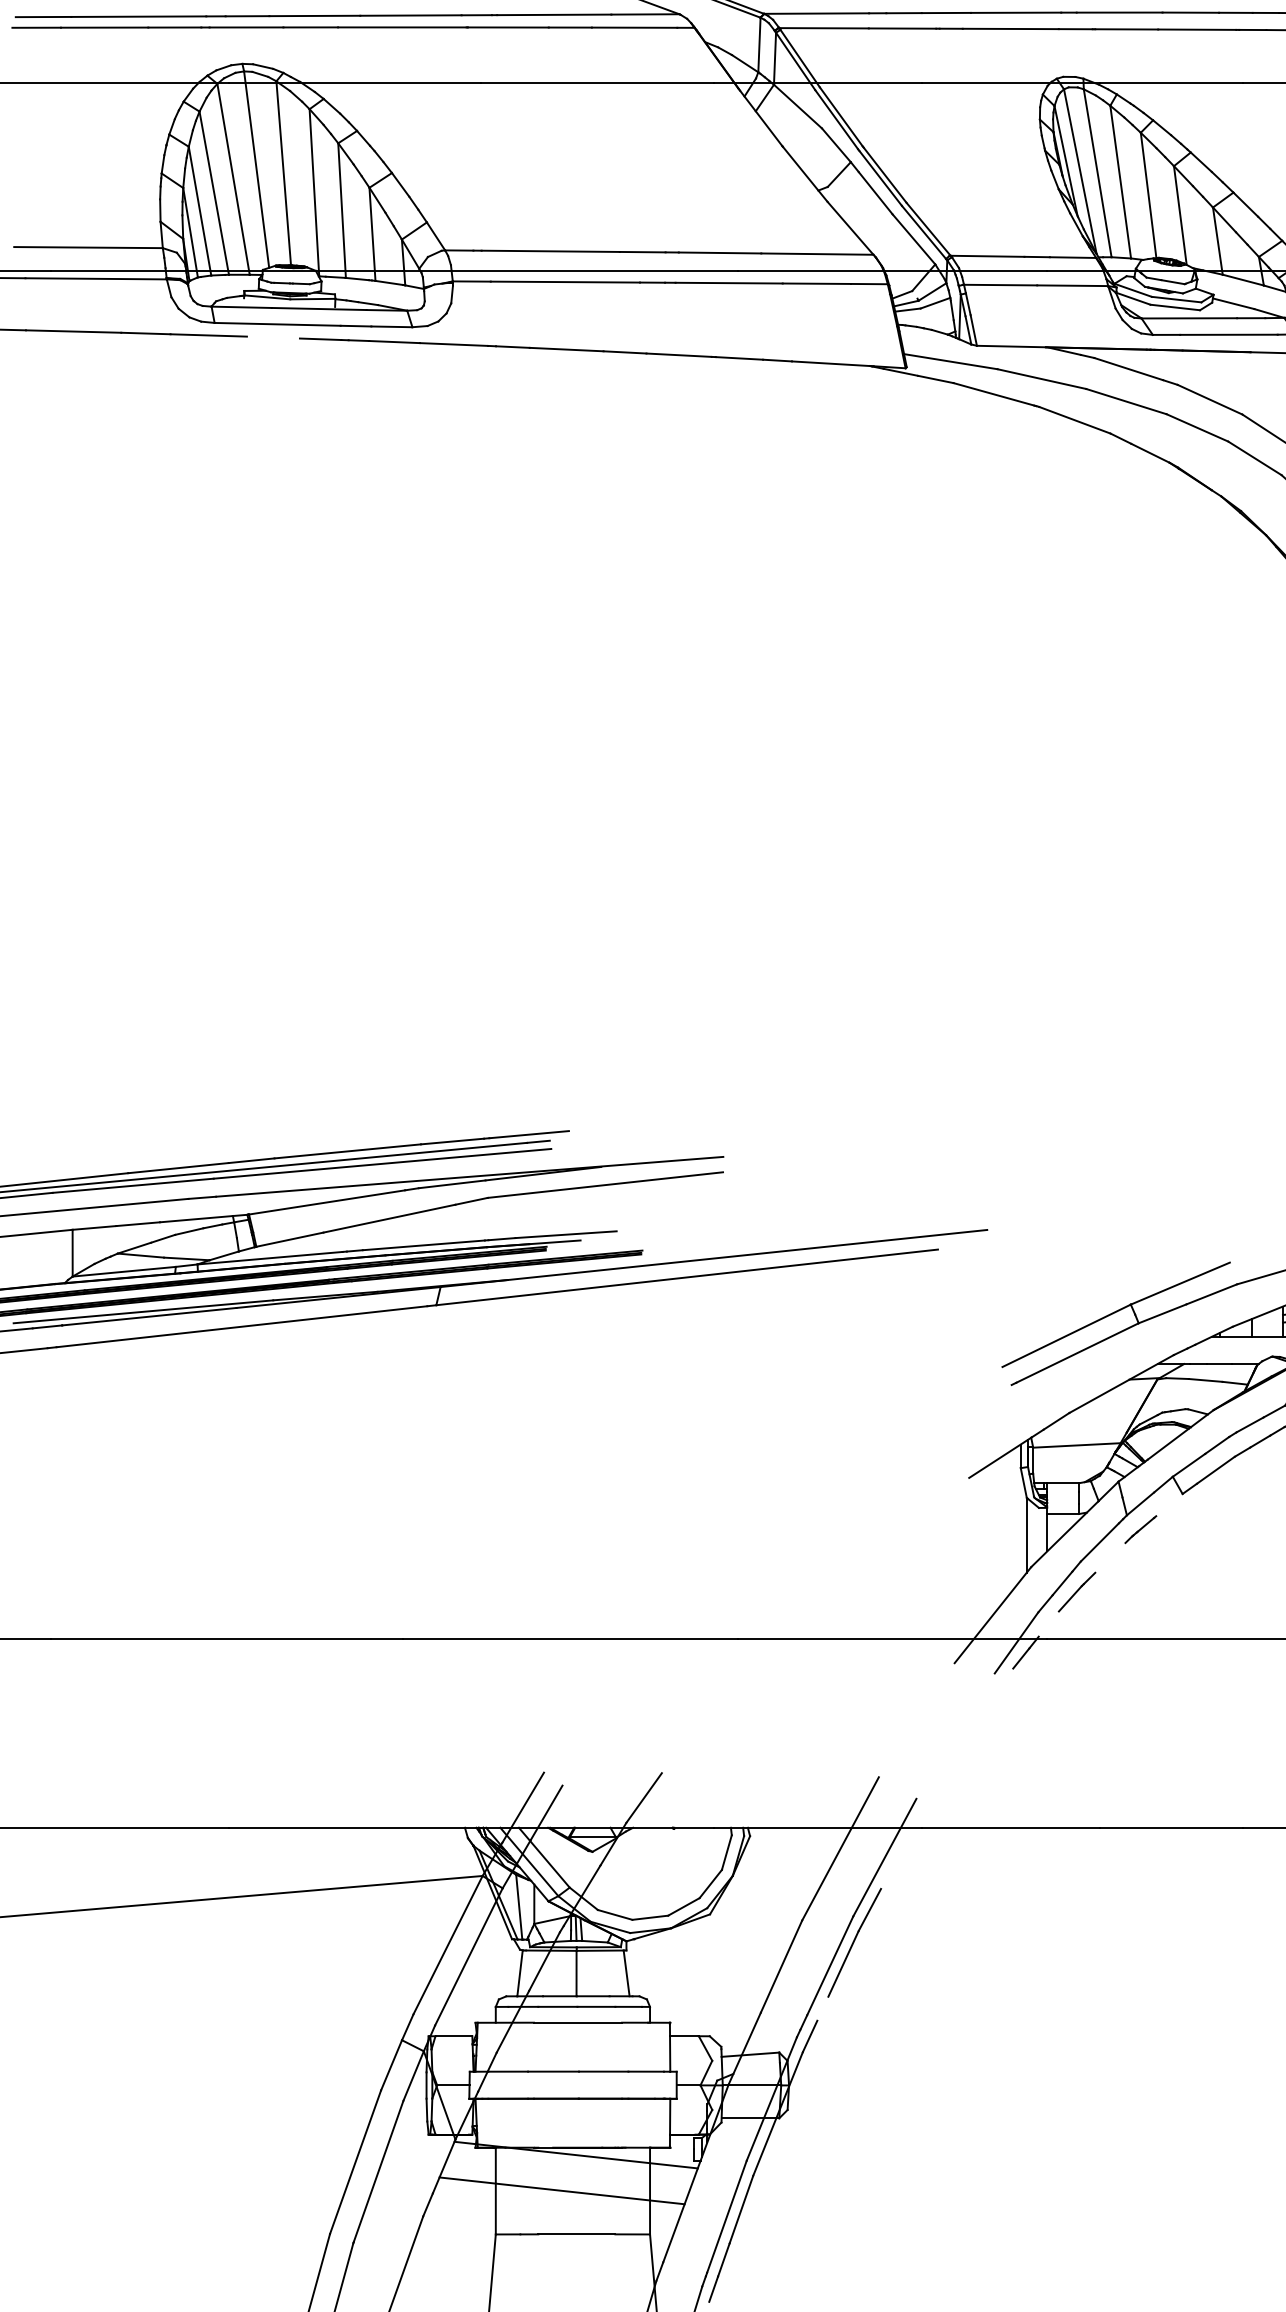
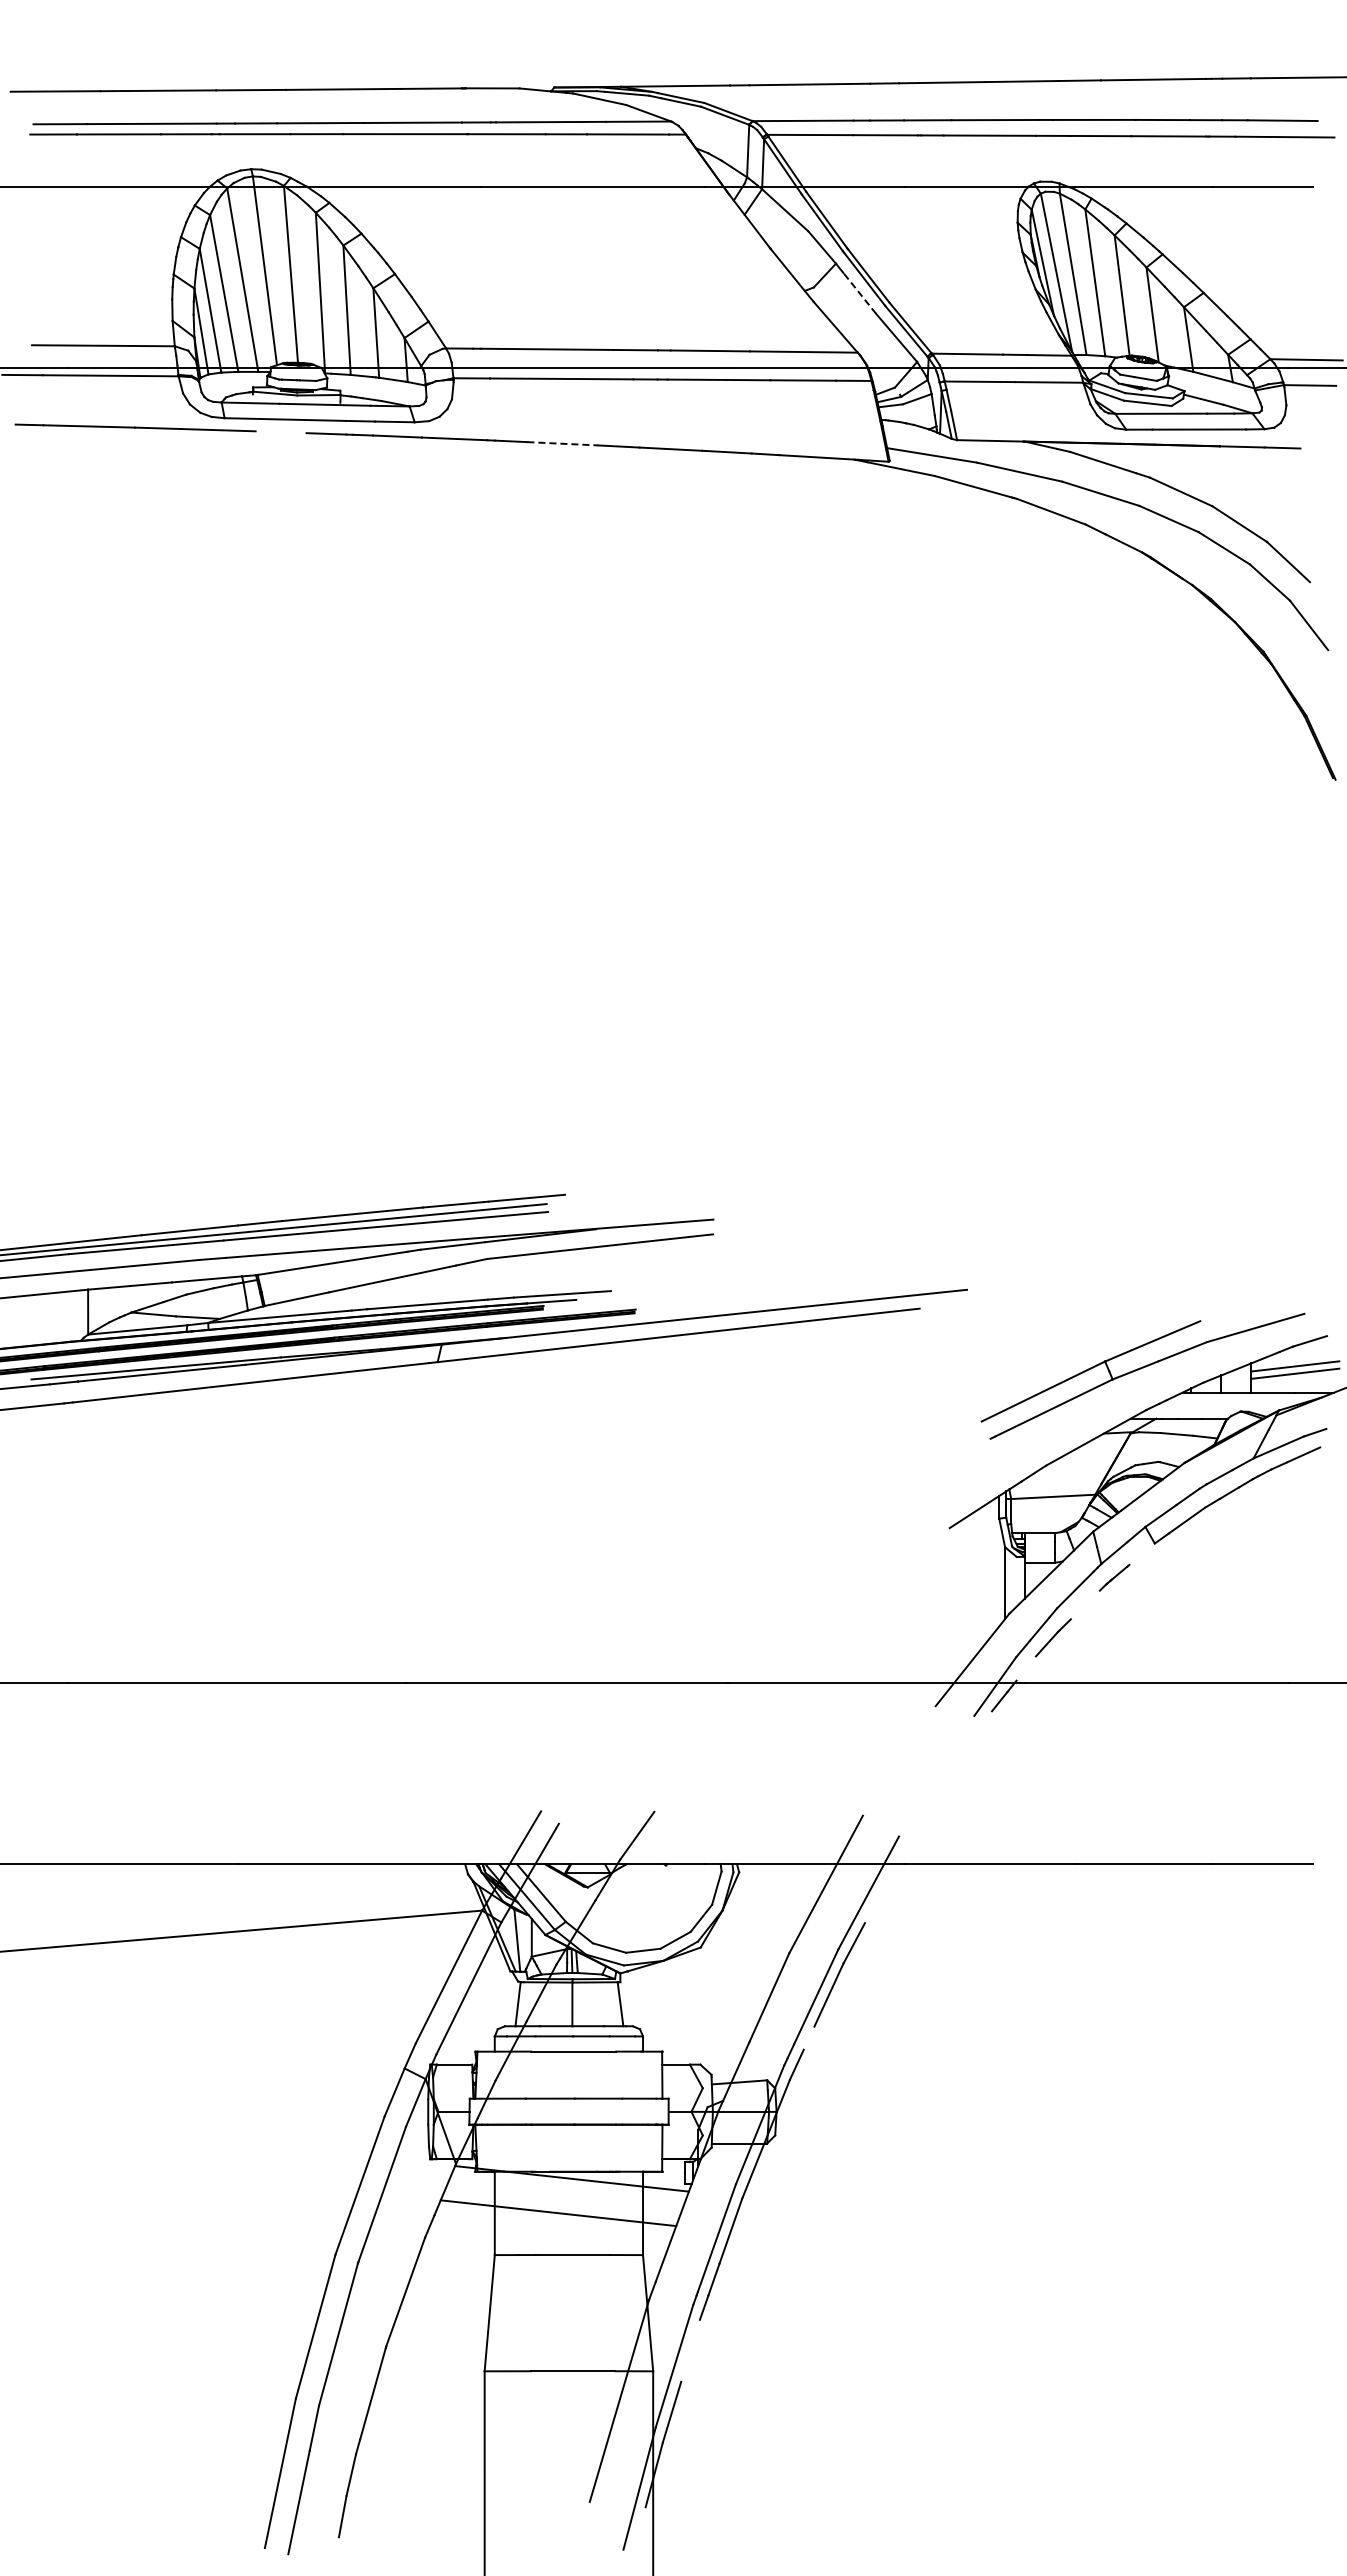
line: (875, 193) -> (859, 293), solid -> dashed
line: (567, 349) -> (563, 443), solid -> dashed

